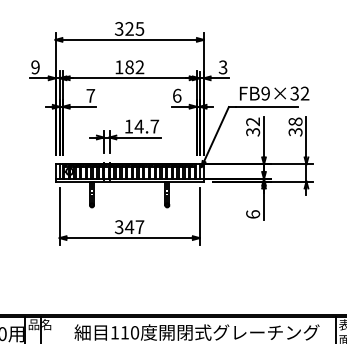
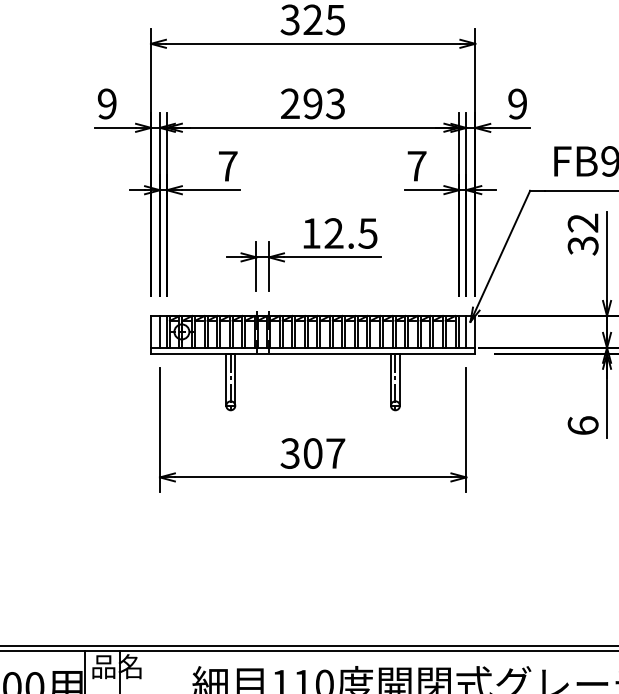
text: (129, 67) -> (312, 104), 182 -> 293
text: (222, 67) -> (516, 104), 3 -> 9
text: (177, 95) -> (417, 165), 6 -> 7
text: (146, 126) -> (349, 233), 14.7 -> 12.5
text: (129, 227) -> (312, 454), 347 -> 307

